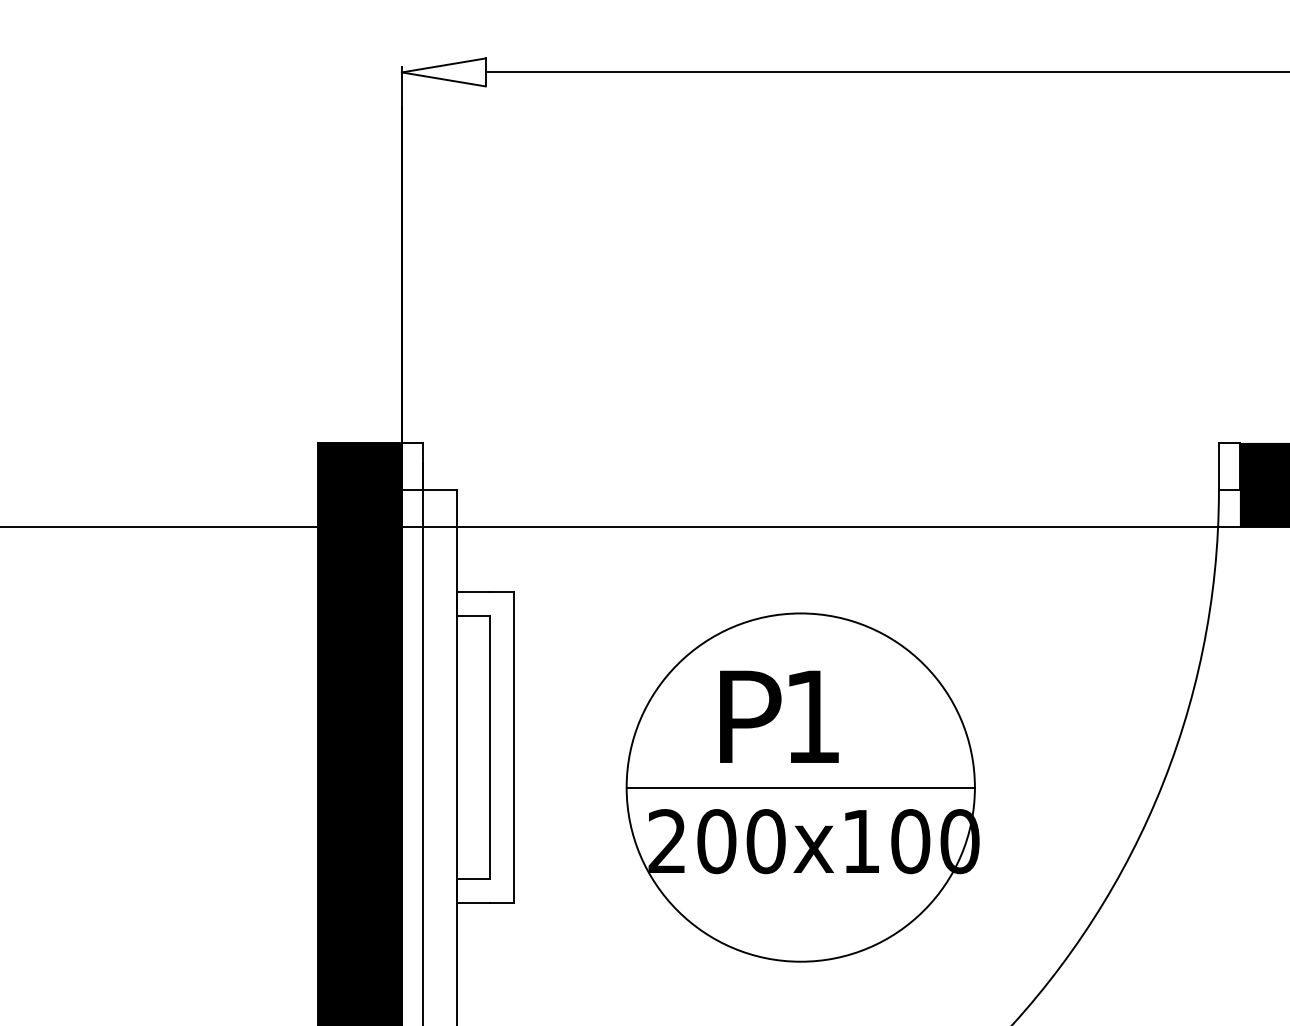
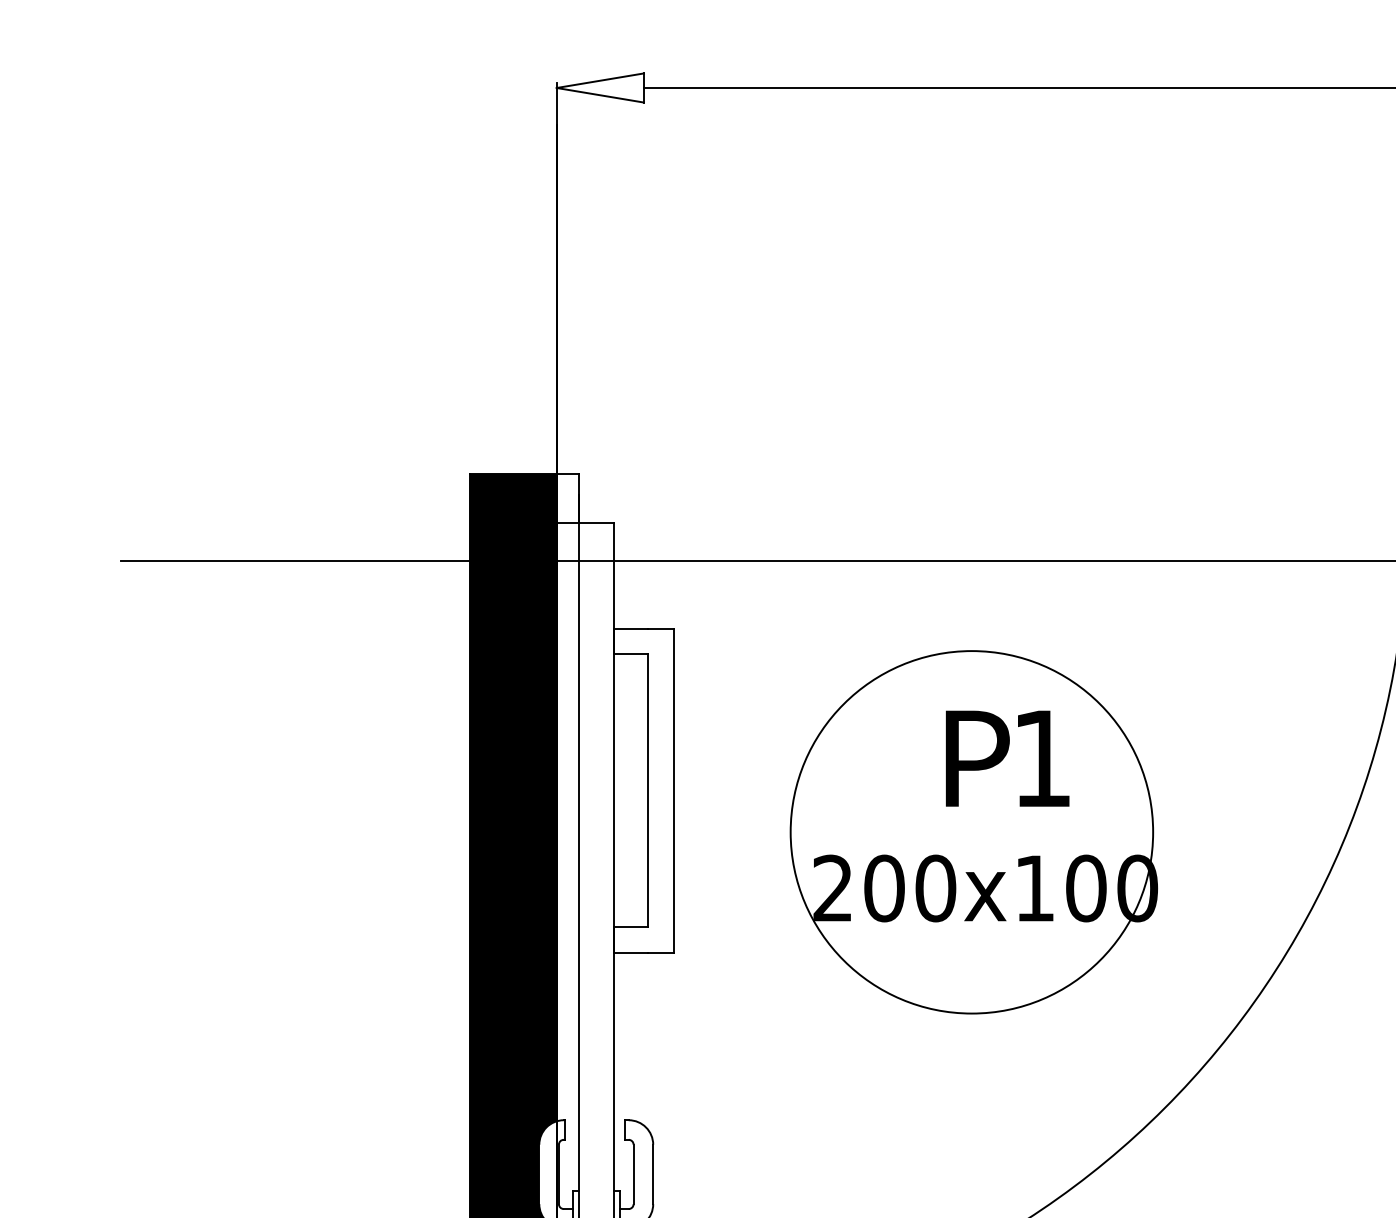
text: (779, 716) -> (1007, 758), moved
line: (800, 787) -> (971, 832), removed

